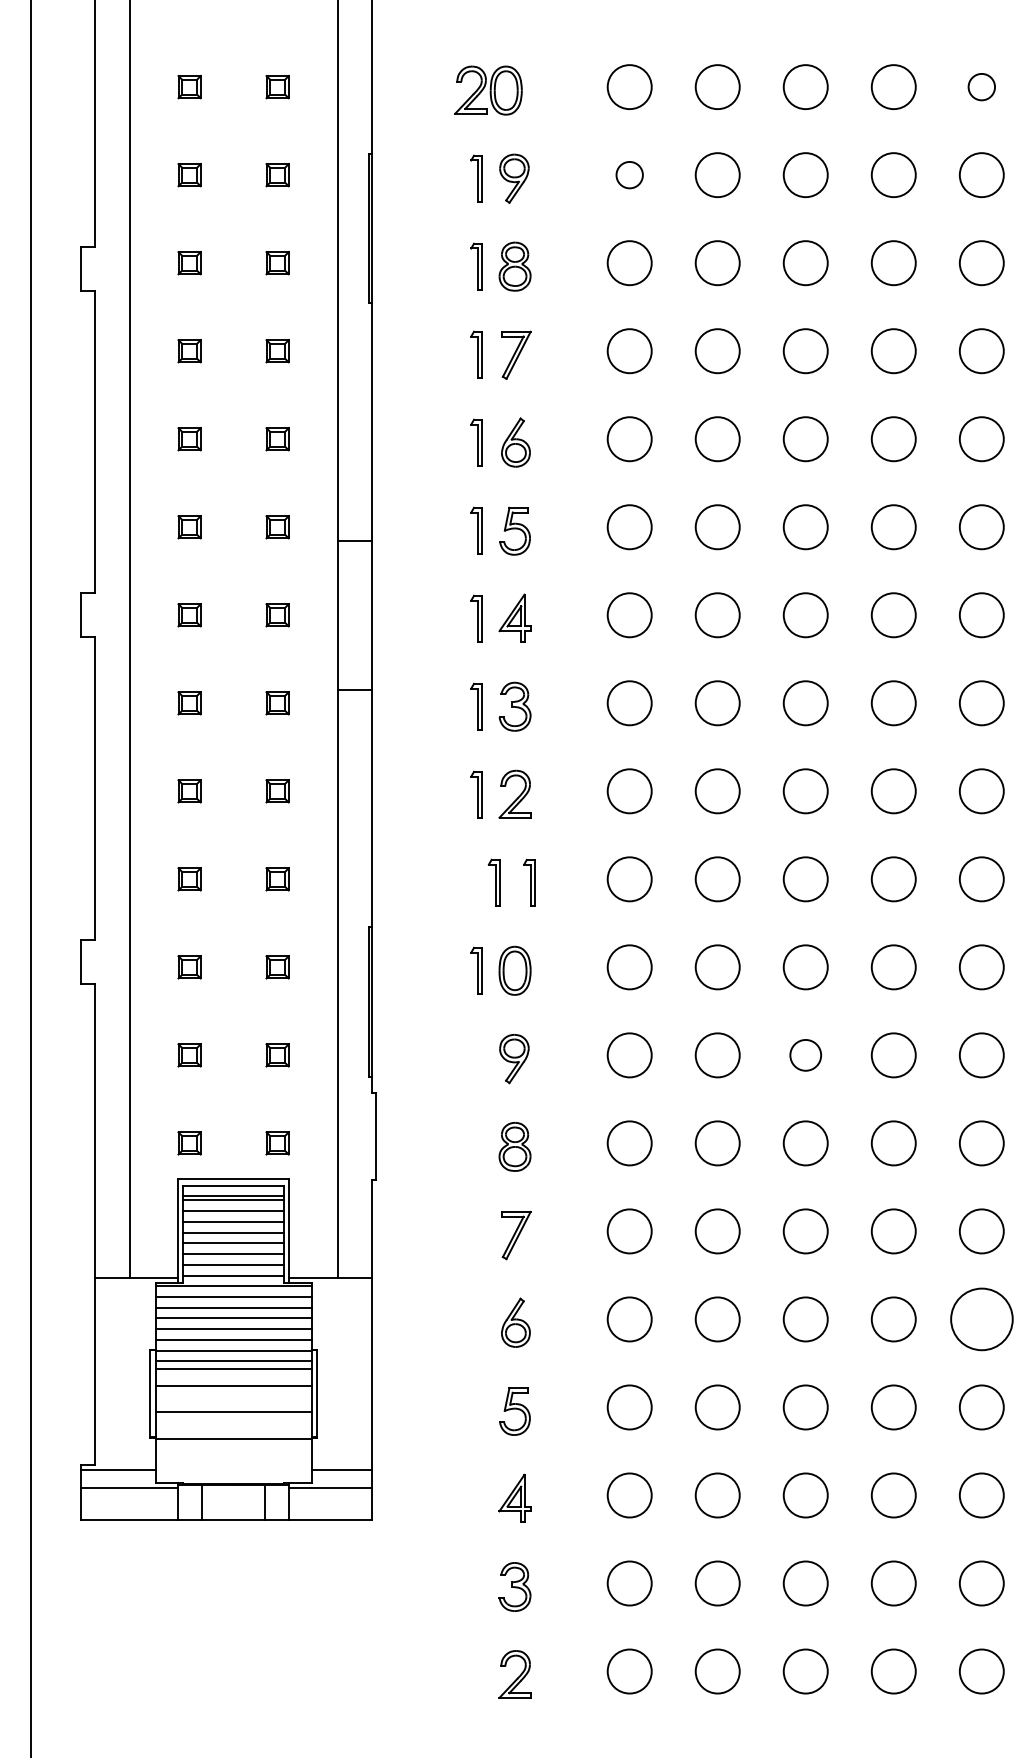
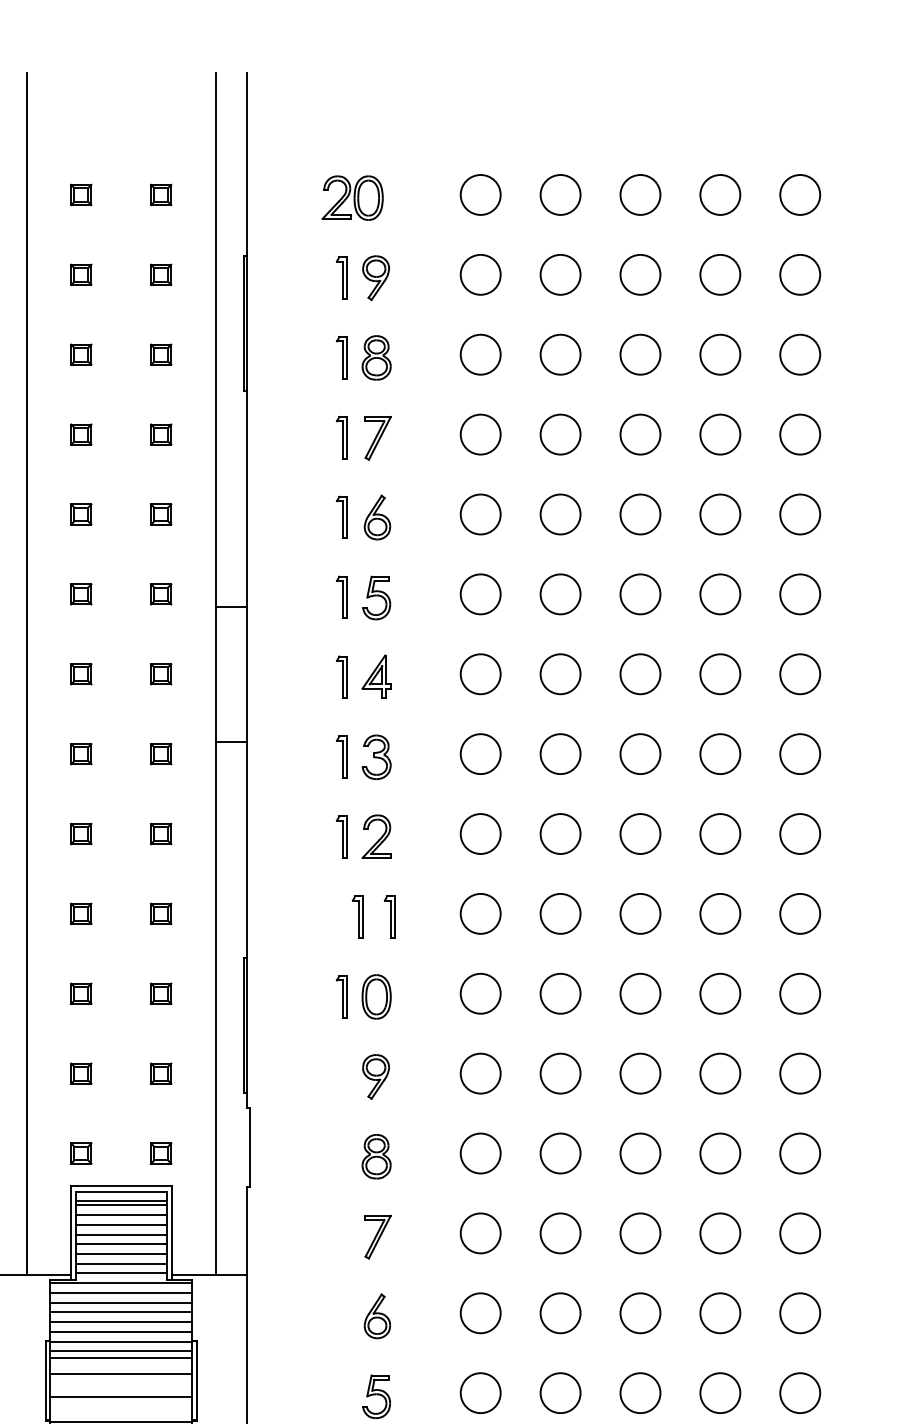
circle: (981, 87) -> (799, 195), size x1.67
circle: (629, 175) -> (480, 275), size x1.67
circle: (805, 1055) -> (640, 1073), size x1.43
circle: (981, 1319) -> (799, 1313), size x0.71

